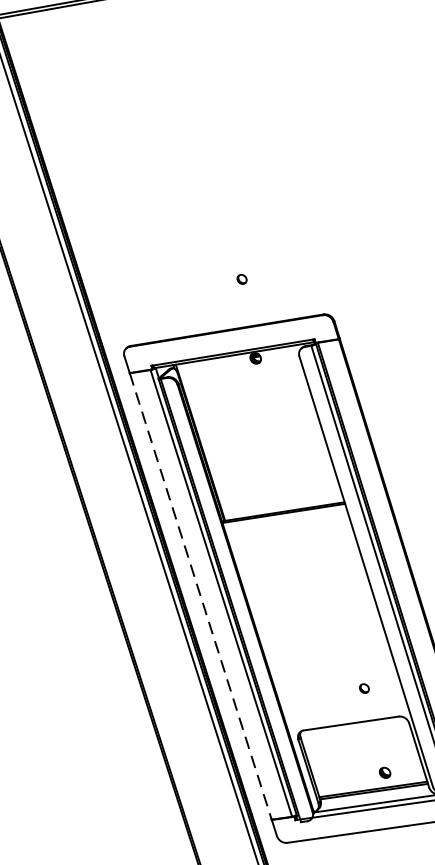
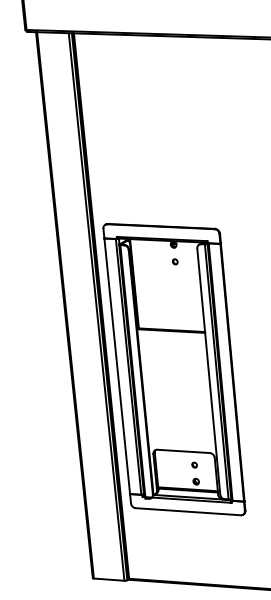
part: (240, 279) -> (174, 261), moved
line: (201, 596) -> (117, 366), dashed -> solid
part: (363, 687) -> (194, 464), moved

